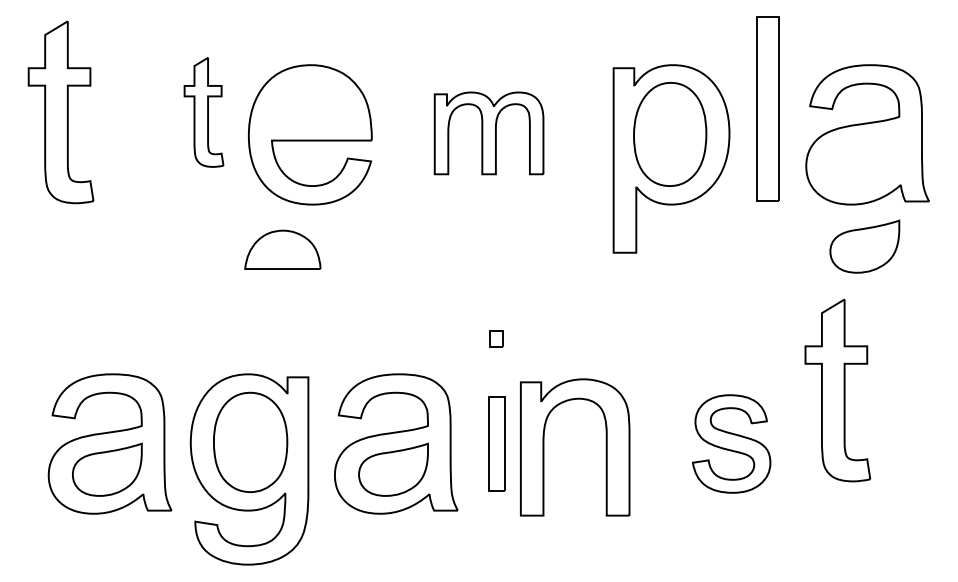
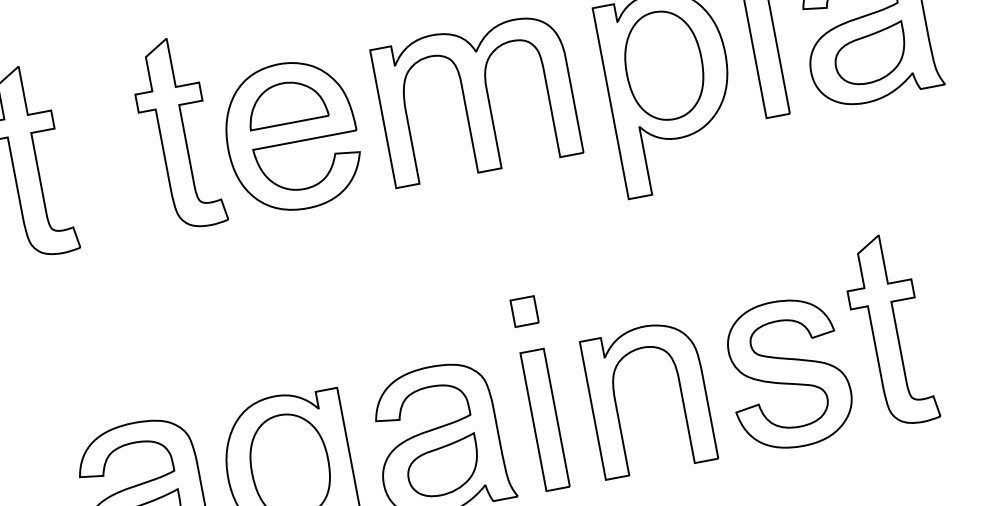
part: (203, 112) -> (176, 134), size x1.67
part: (488, 133) -> (475, 100), size x1.67
part: (864, 246) -> (870, 54), moved
part: (282, 249) -> (285, 102), moved
part: (496, 338) -> (524, 310), size x1.67
part: (837, 390) -> (889, 330), moved
part: (496, 443) -> (544, 419), size x1.43
part: (731, 443) -> (787, 373), size x1.43
part: (605, 447) -> (680, 392), moved

